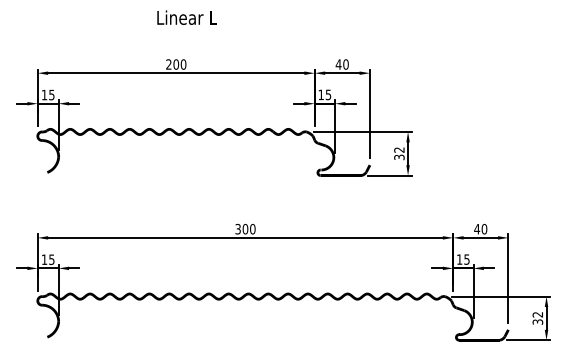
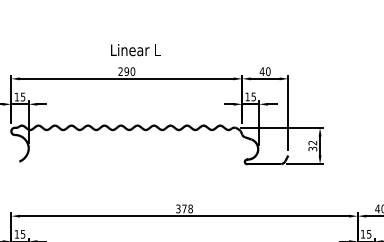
text: (186, 17) -> (135, 49), moved
text: (175, 64) -> (126, 71), 200 -> 290
text: (248, 228) -> (187, 208), 300 -> 378

